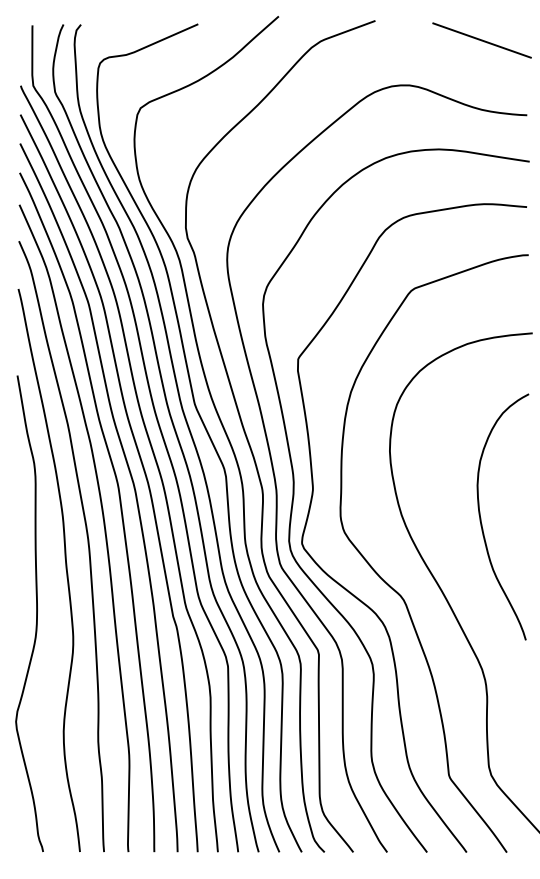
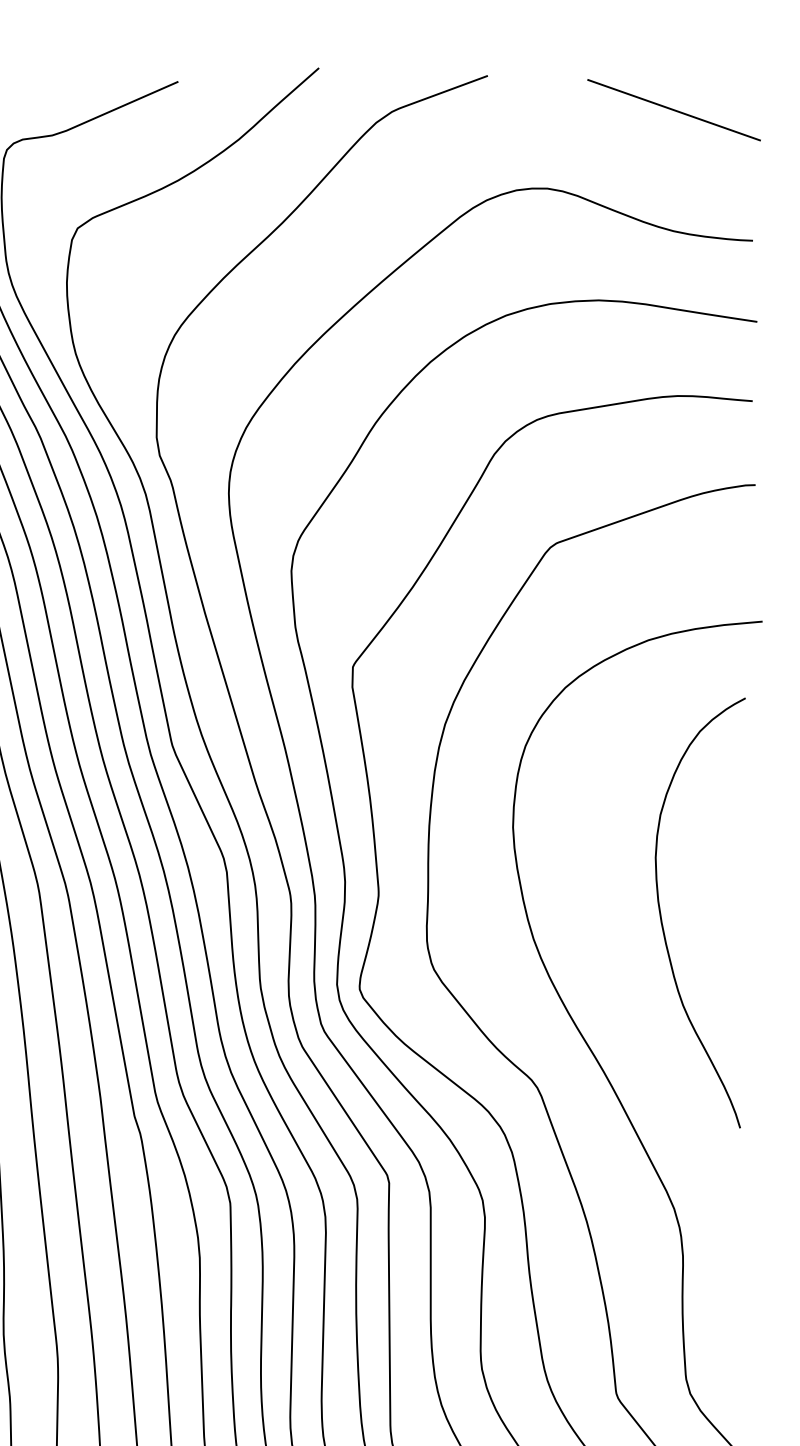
curve: (481, 517) -> (662, 913), moved

